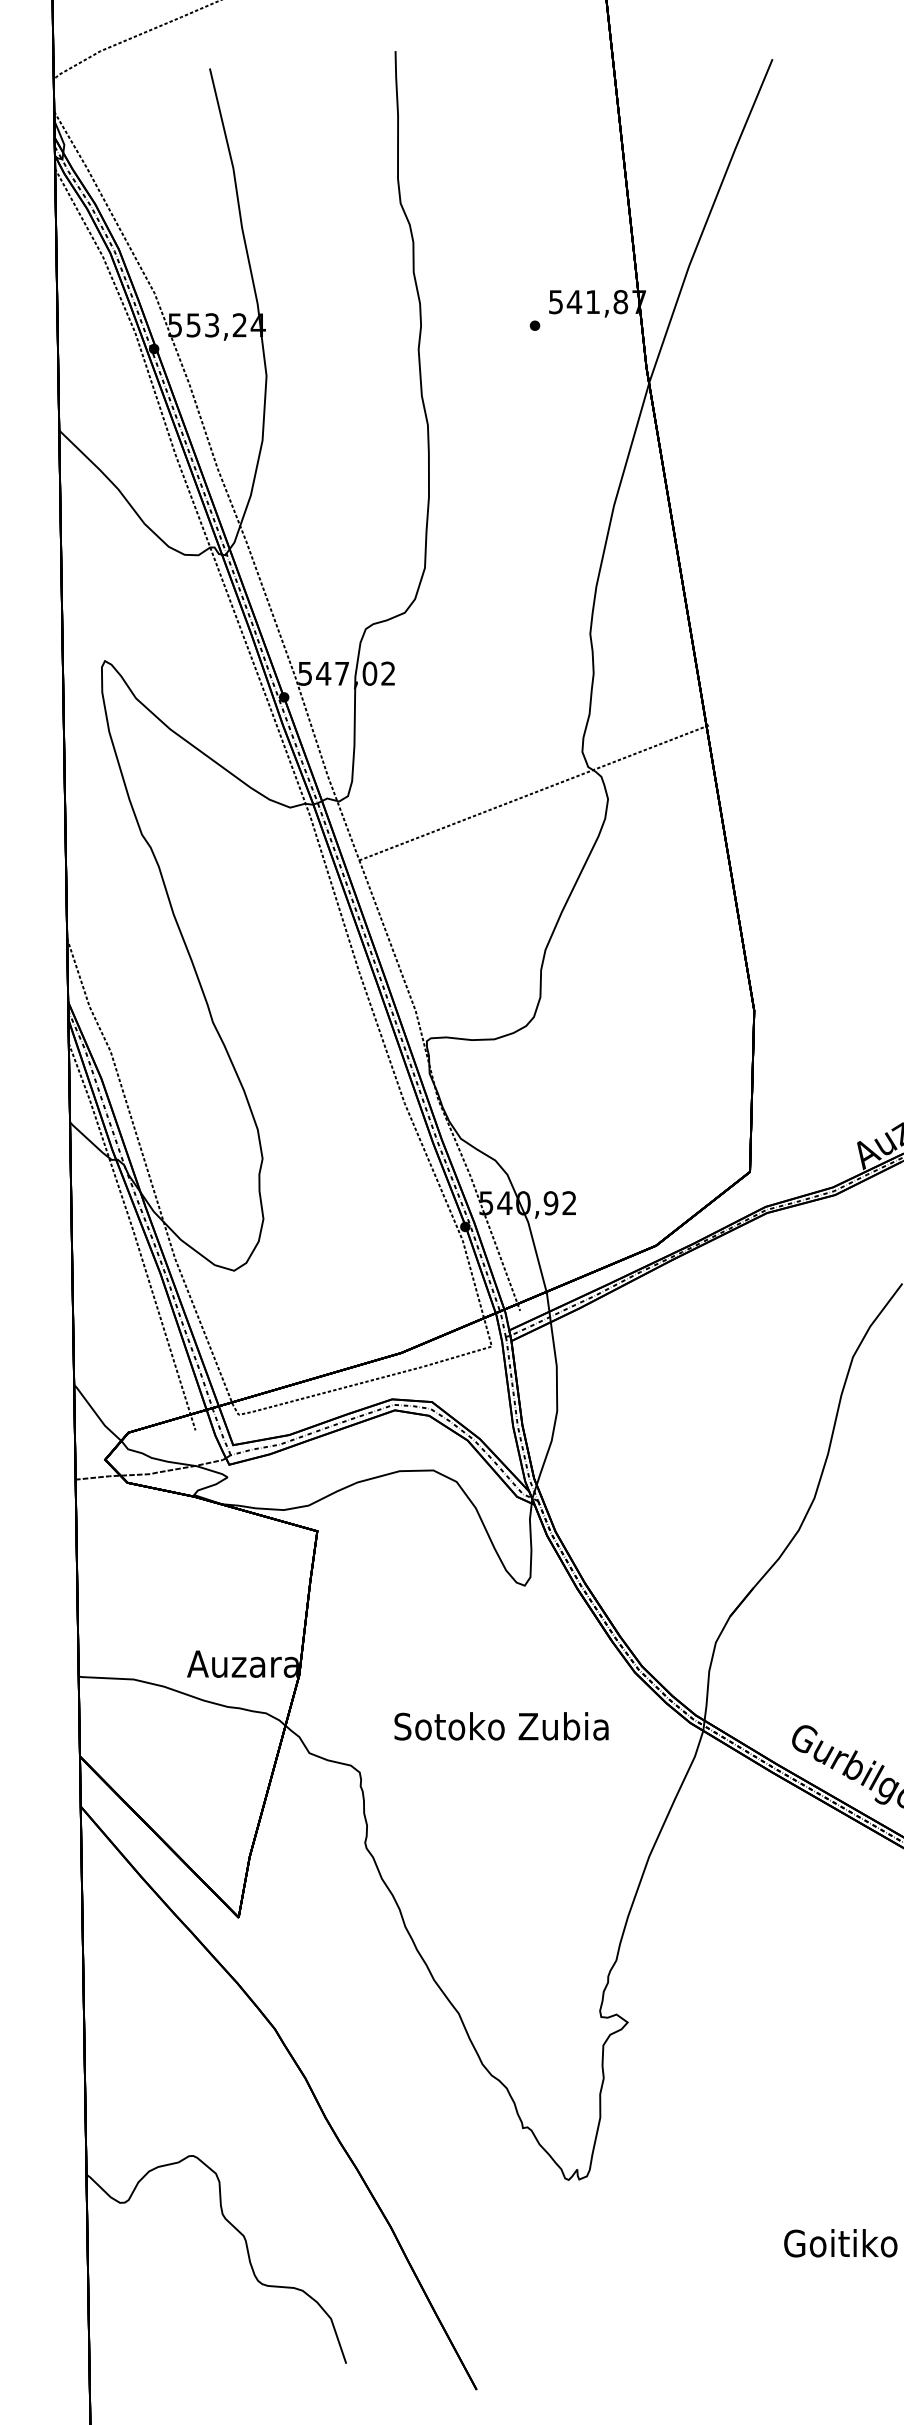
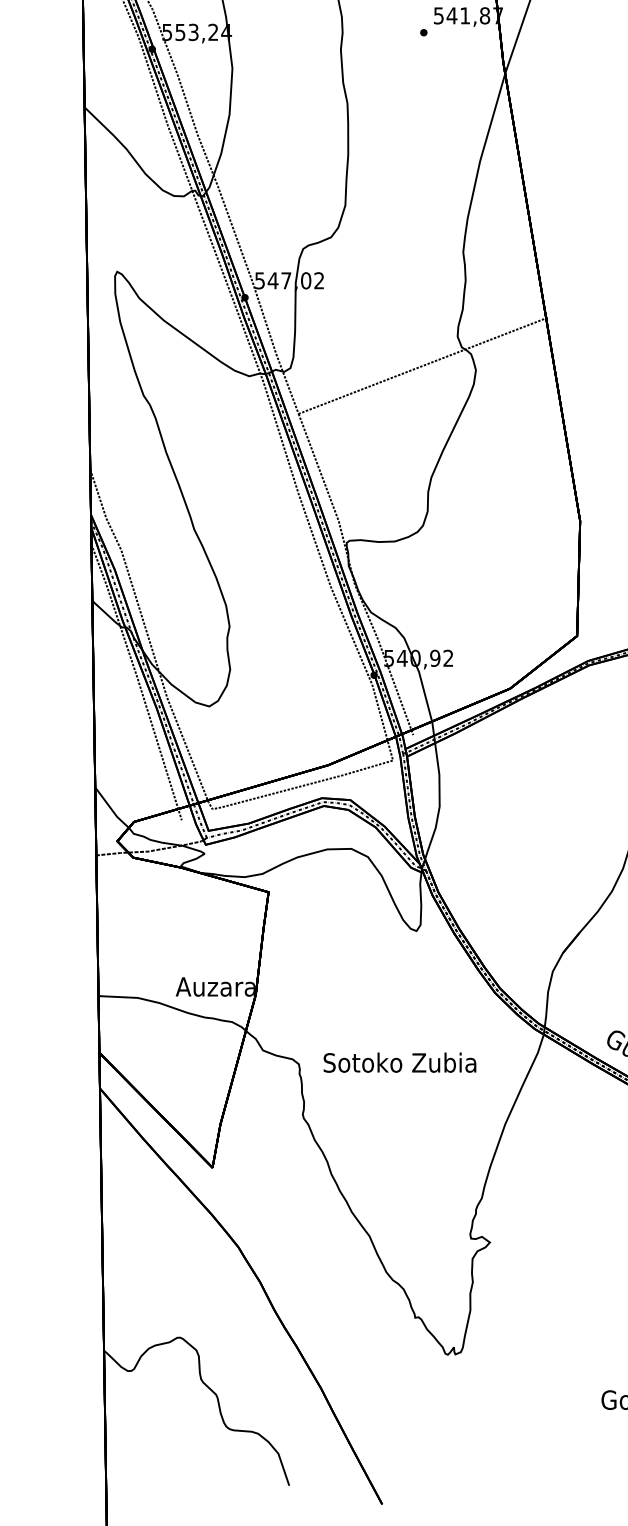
text: (501, 1726) -> (399, 1062), moved

